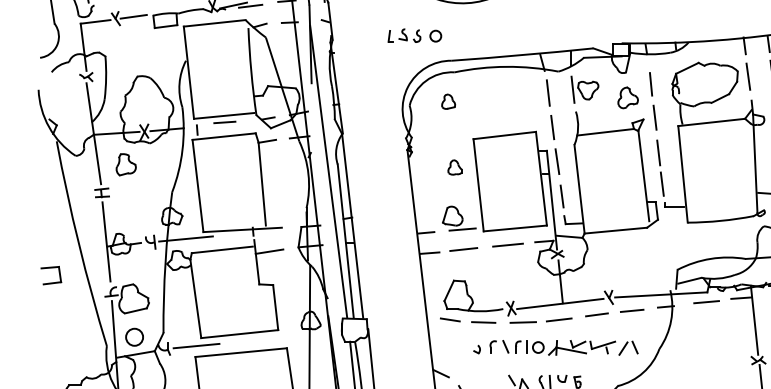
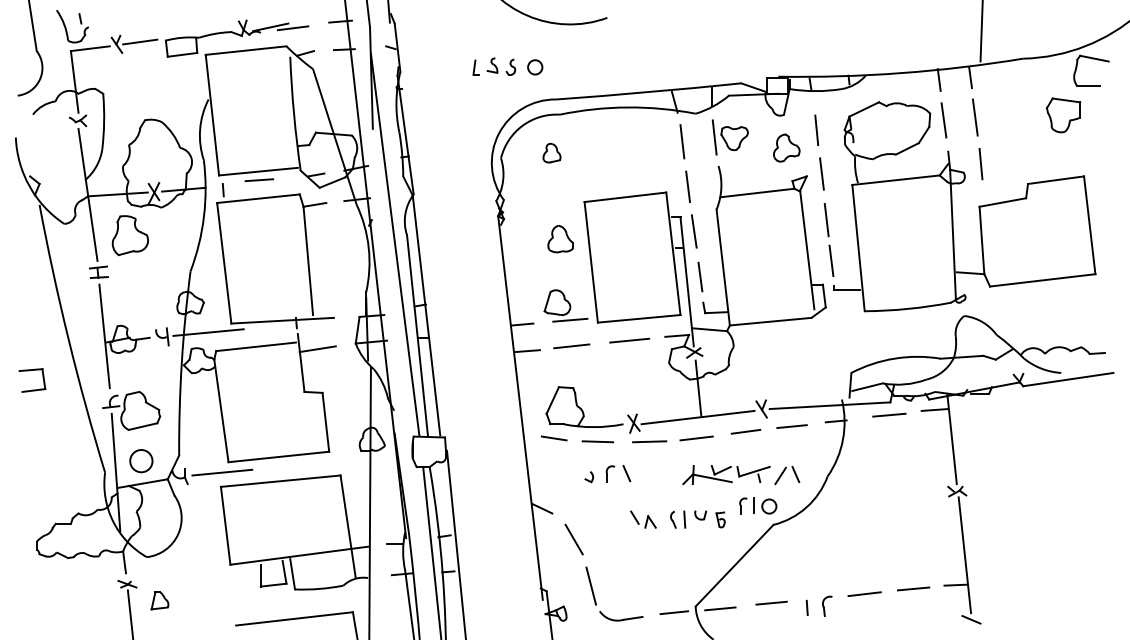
part: (126, 164) -> (130, 235), size x1.4
part: (454, 167) -> (559, 238), size x1.4
part: (530, 346) -> (758, 505), moved

